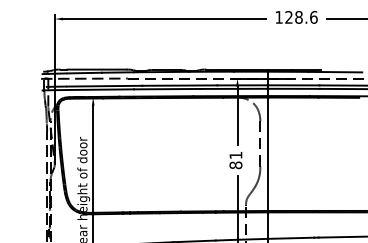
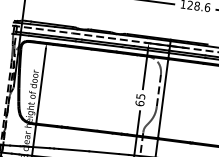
text: (235, 160) -> (140, 100), 81 -> 65

